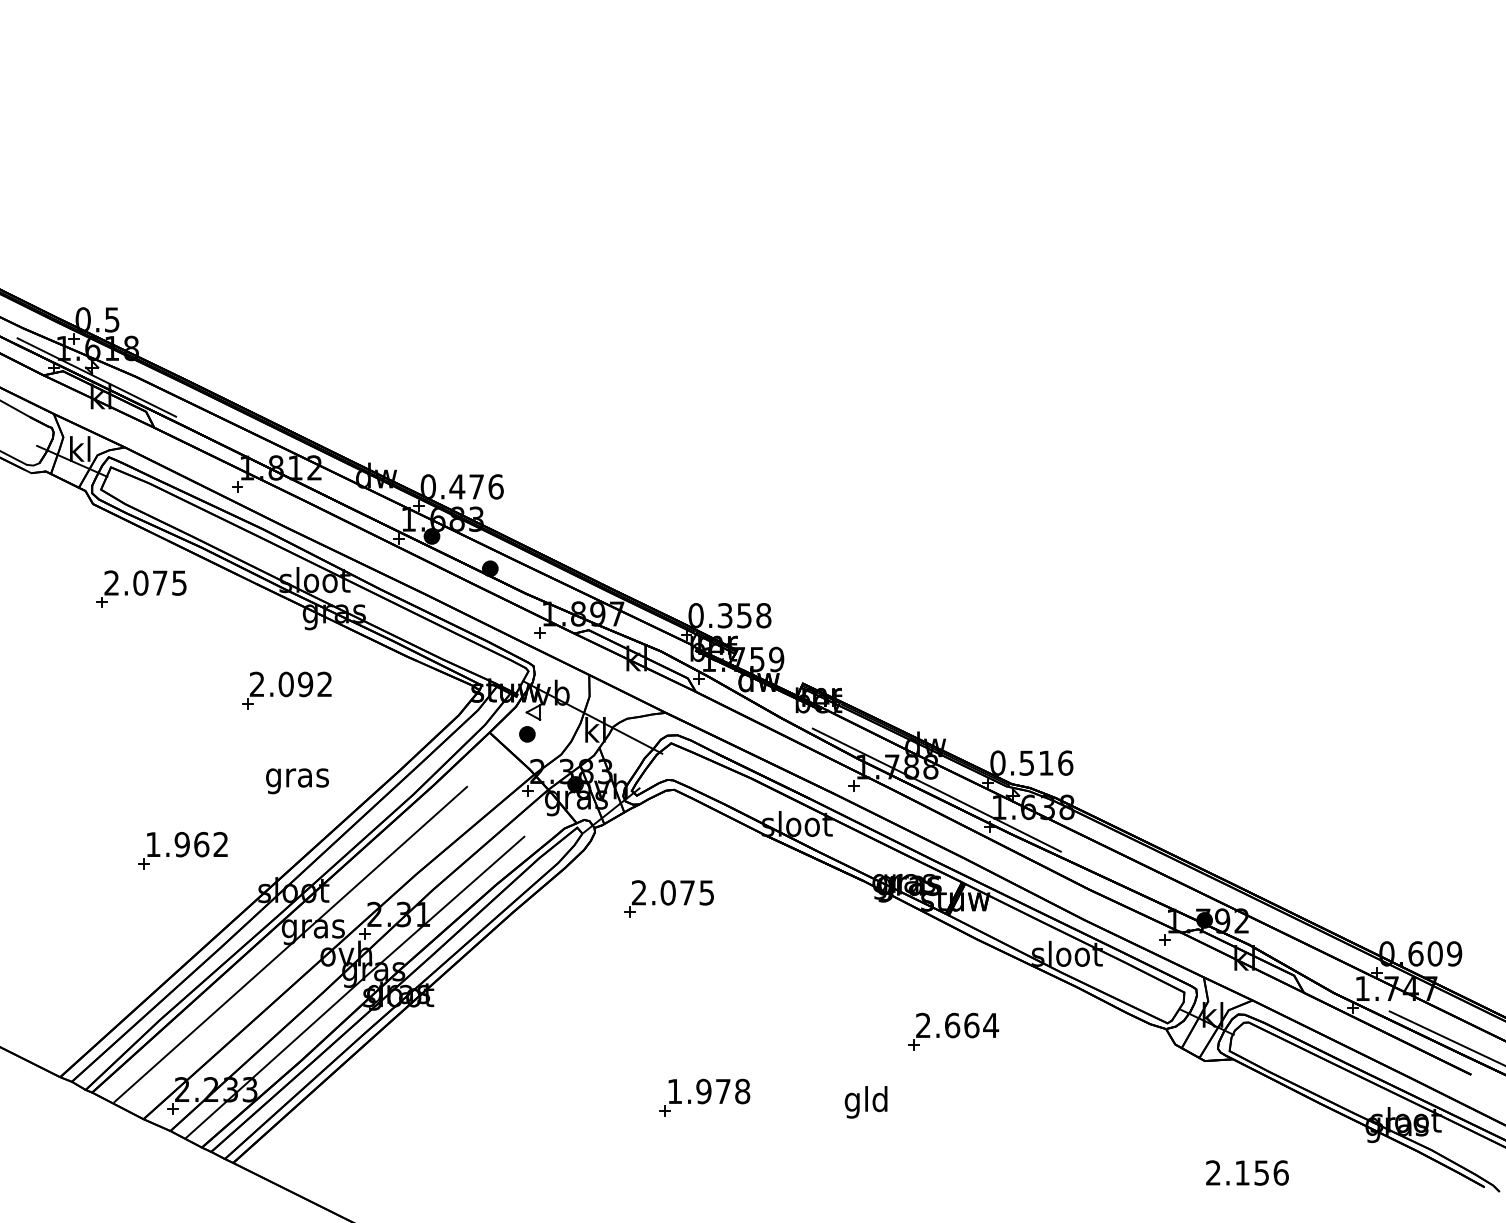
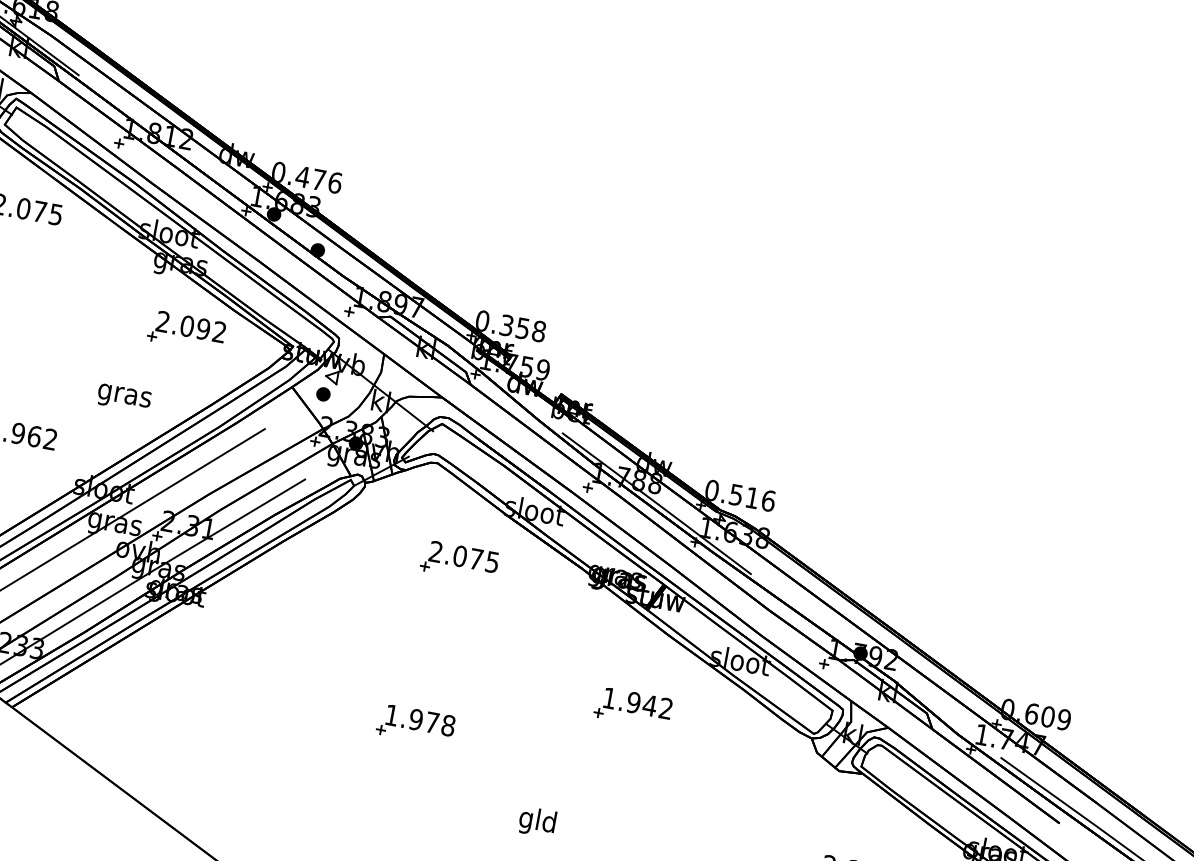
part: (286, 690) -> (186, 331), moved
part: (668, 898) -> (459, 561), moved
text: (957, 1025) -> (638, 703), 2.664 -> 1.942
text: (865, 1102) -> (536, 822), moved

